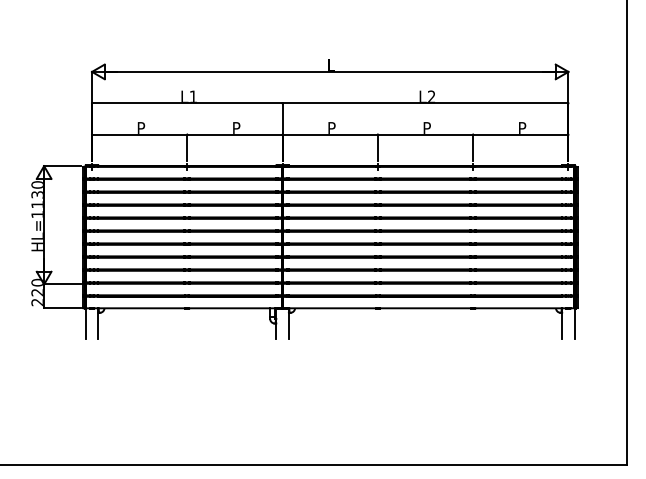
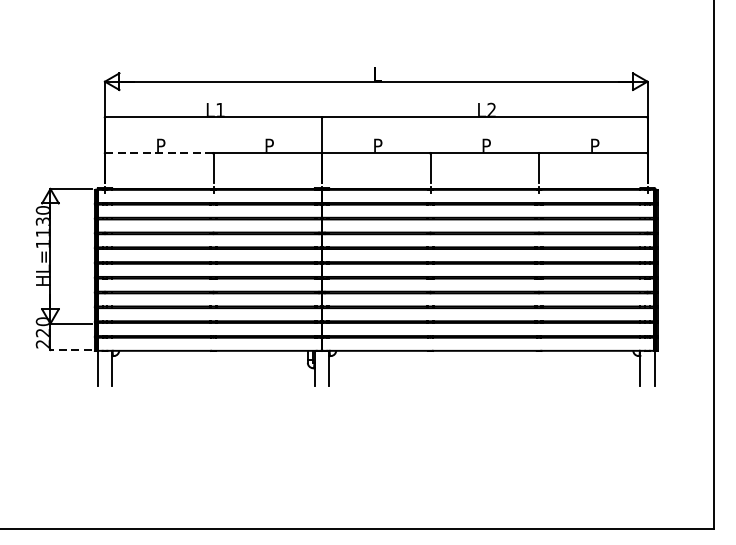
line: (139, 134) -> (159, 152), solid -> dashed
line: (61, 307) -> (70, 349), solid -> dashed

